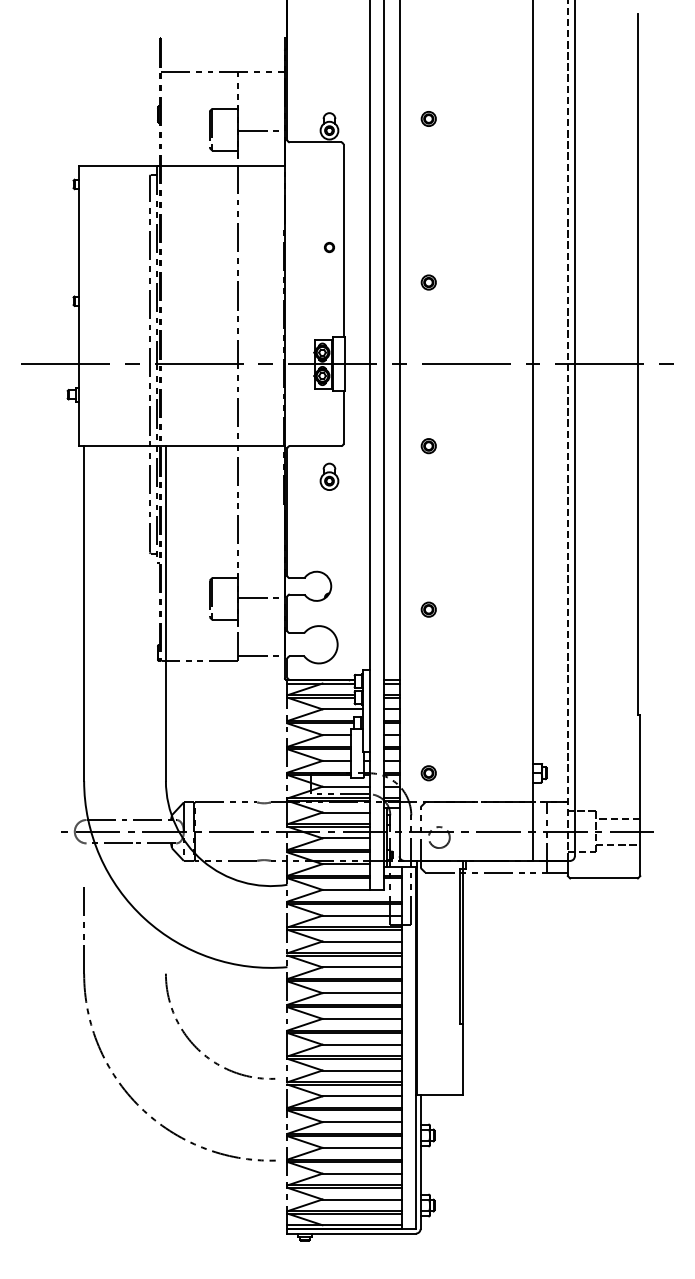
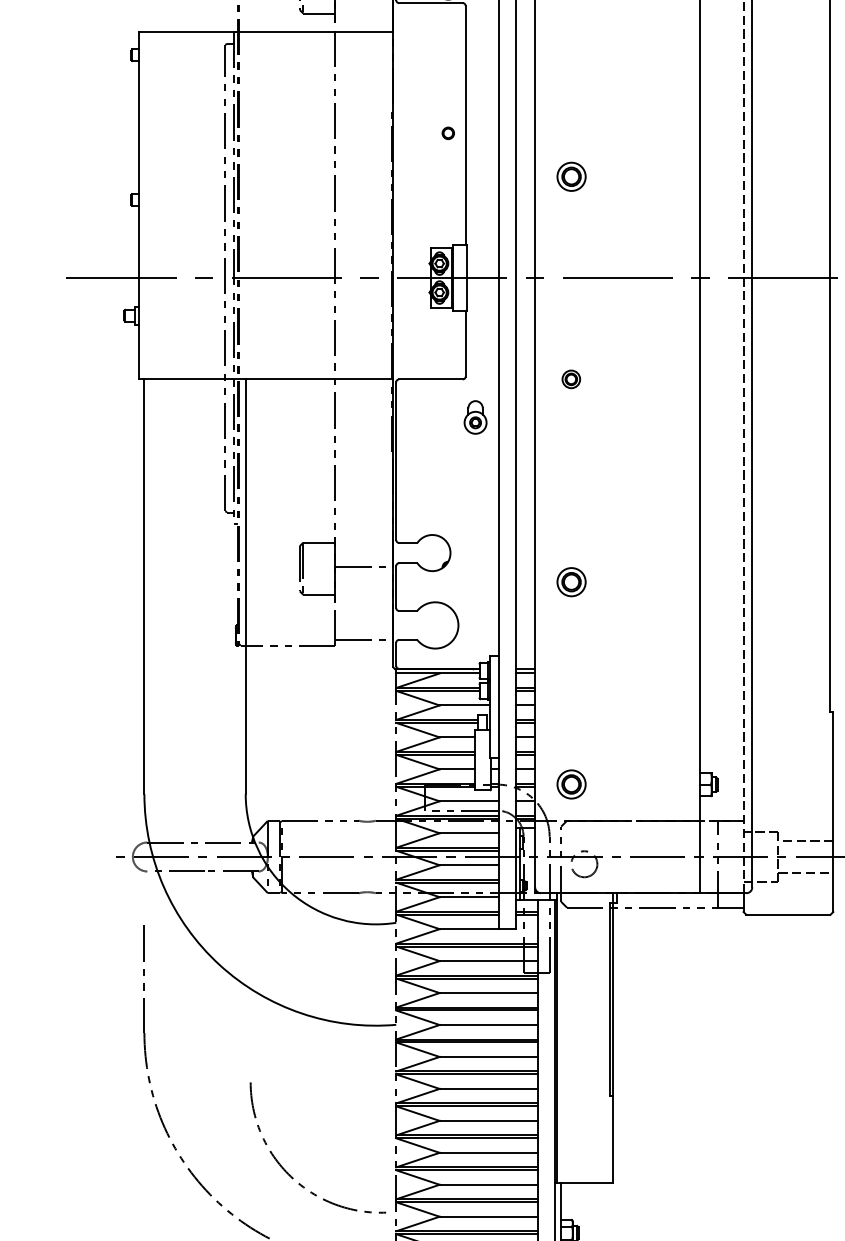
part: (428, 282) -> (570, 176), size x1.6
part: (329, 476) -> (475, 417), moved
part: (428, 609) -> (570, 581), size x1.6
part: (428, 773) -> (570, 784), size x1.6
arc: (198, 1048) -> (291, 1175), moved

